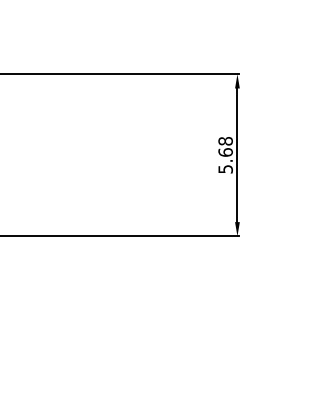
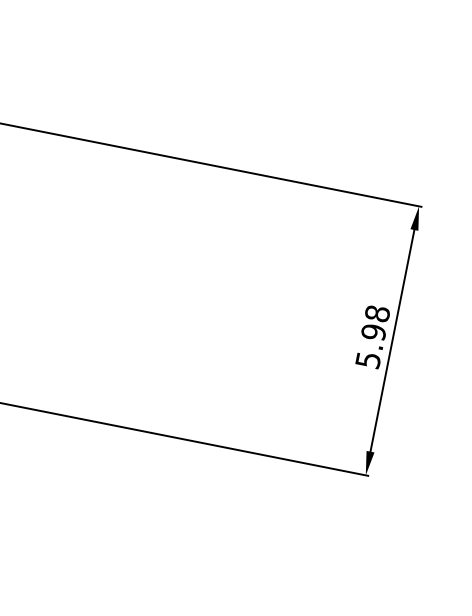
text: (225, 152) -> (373, 332), 5.68 -> 5.98

